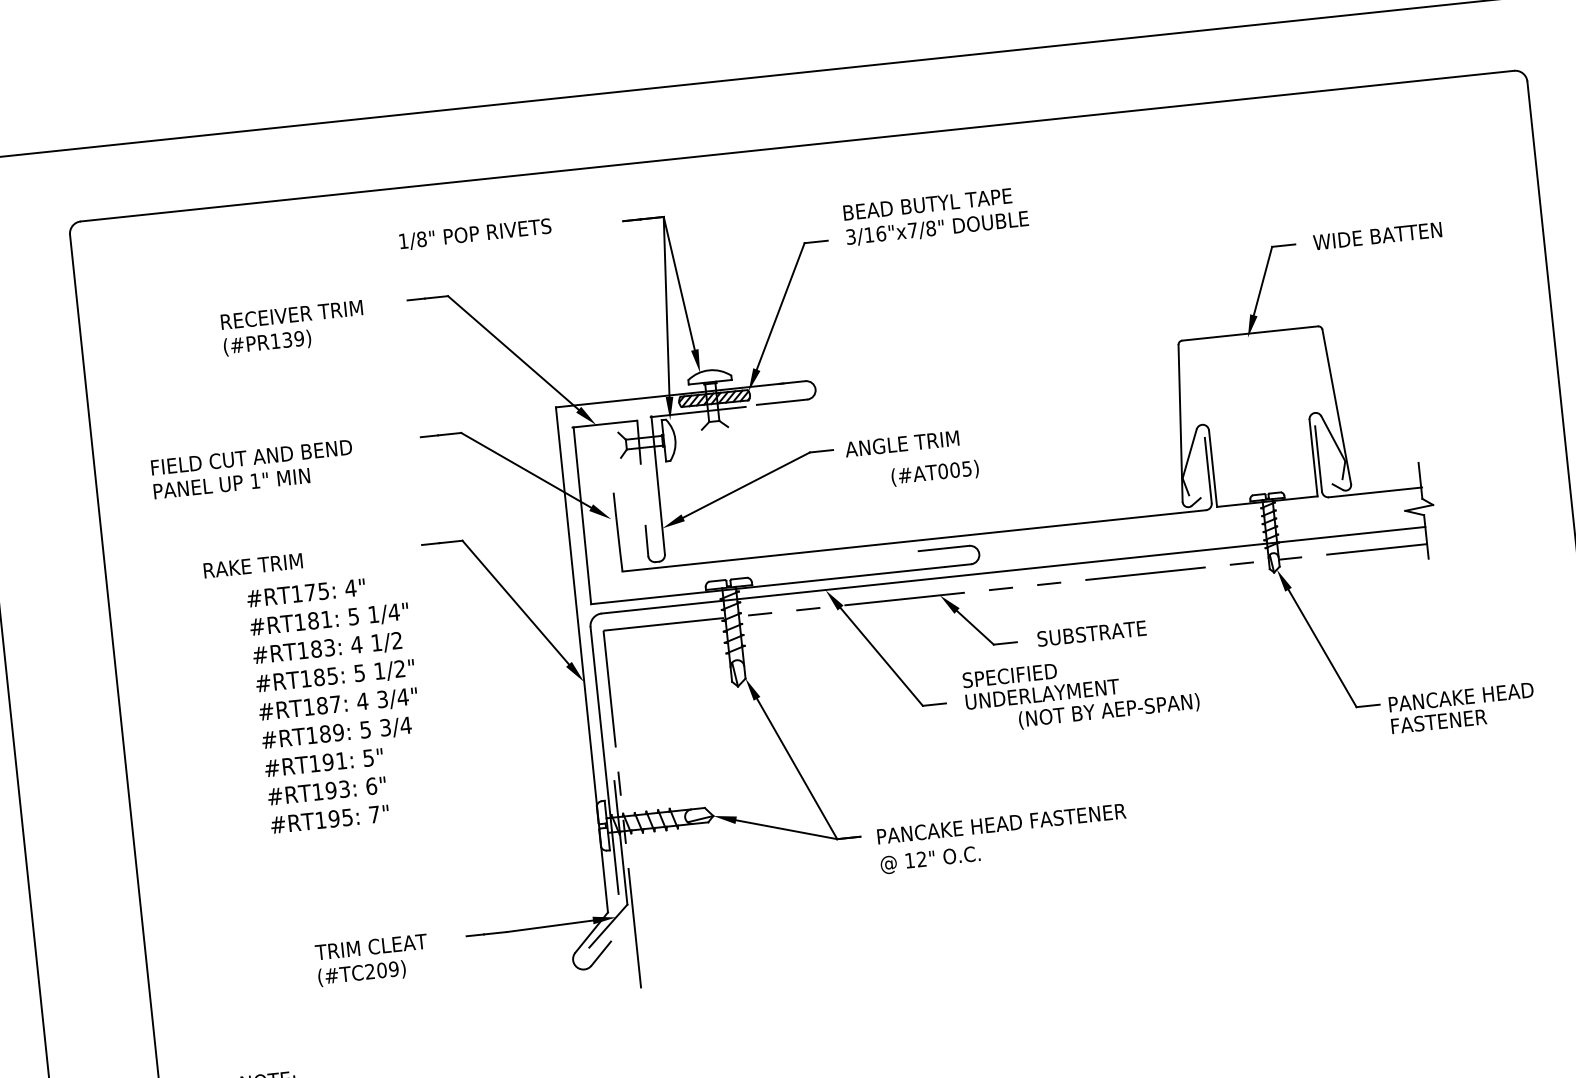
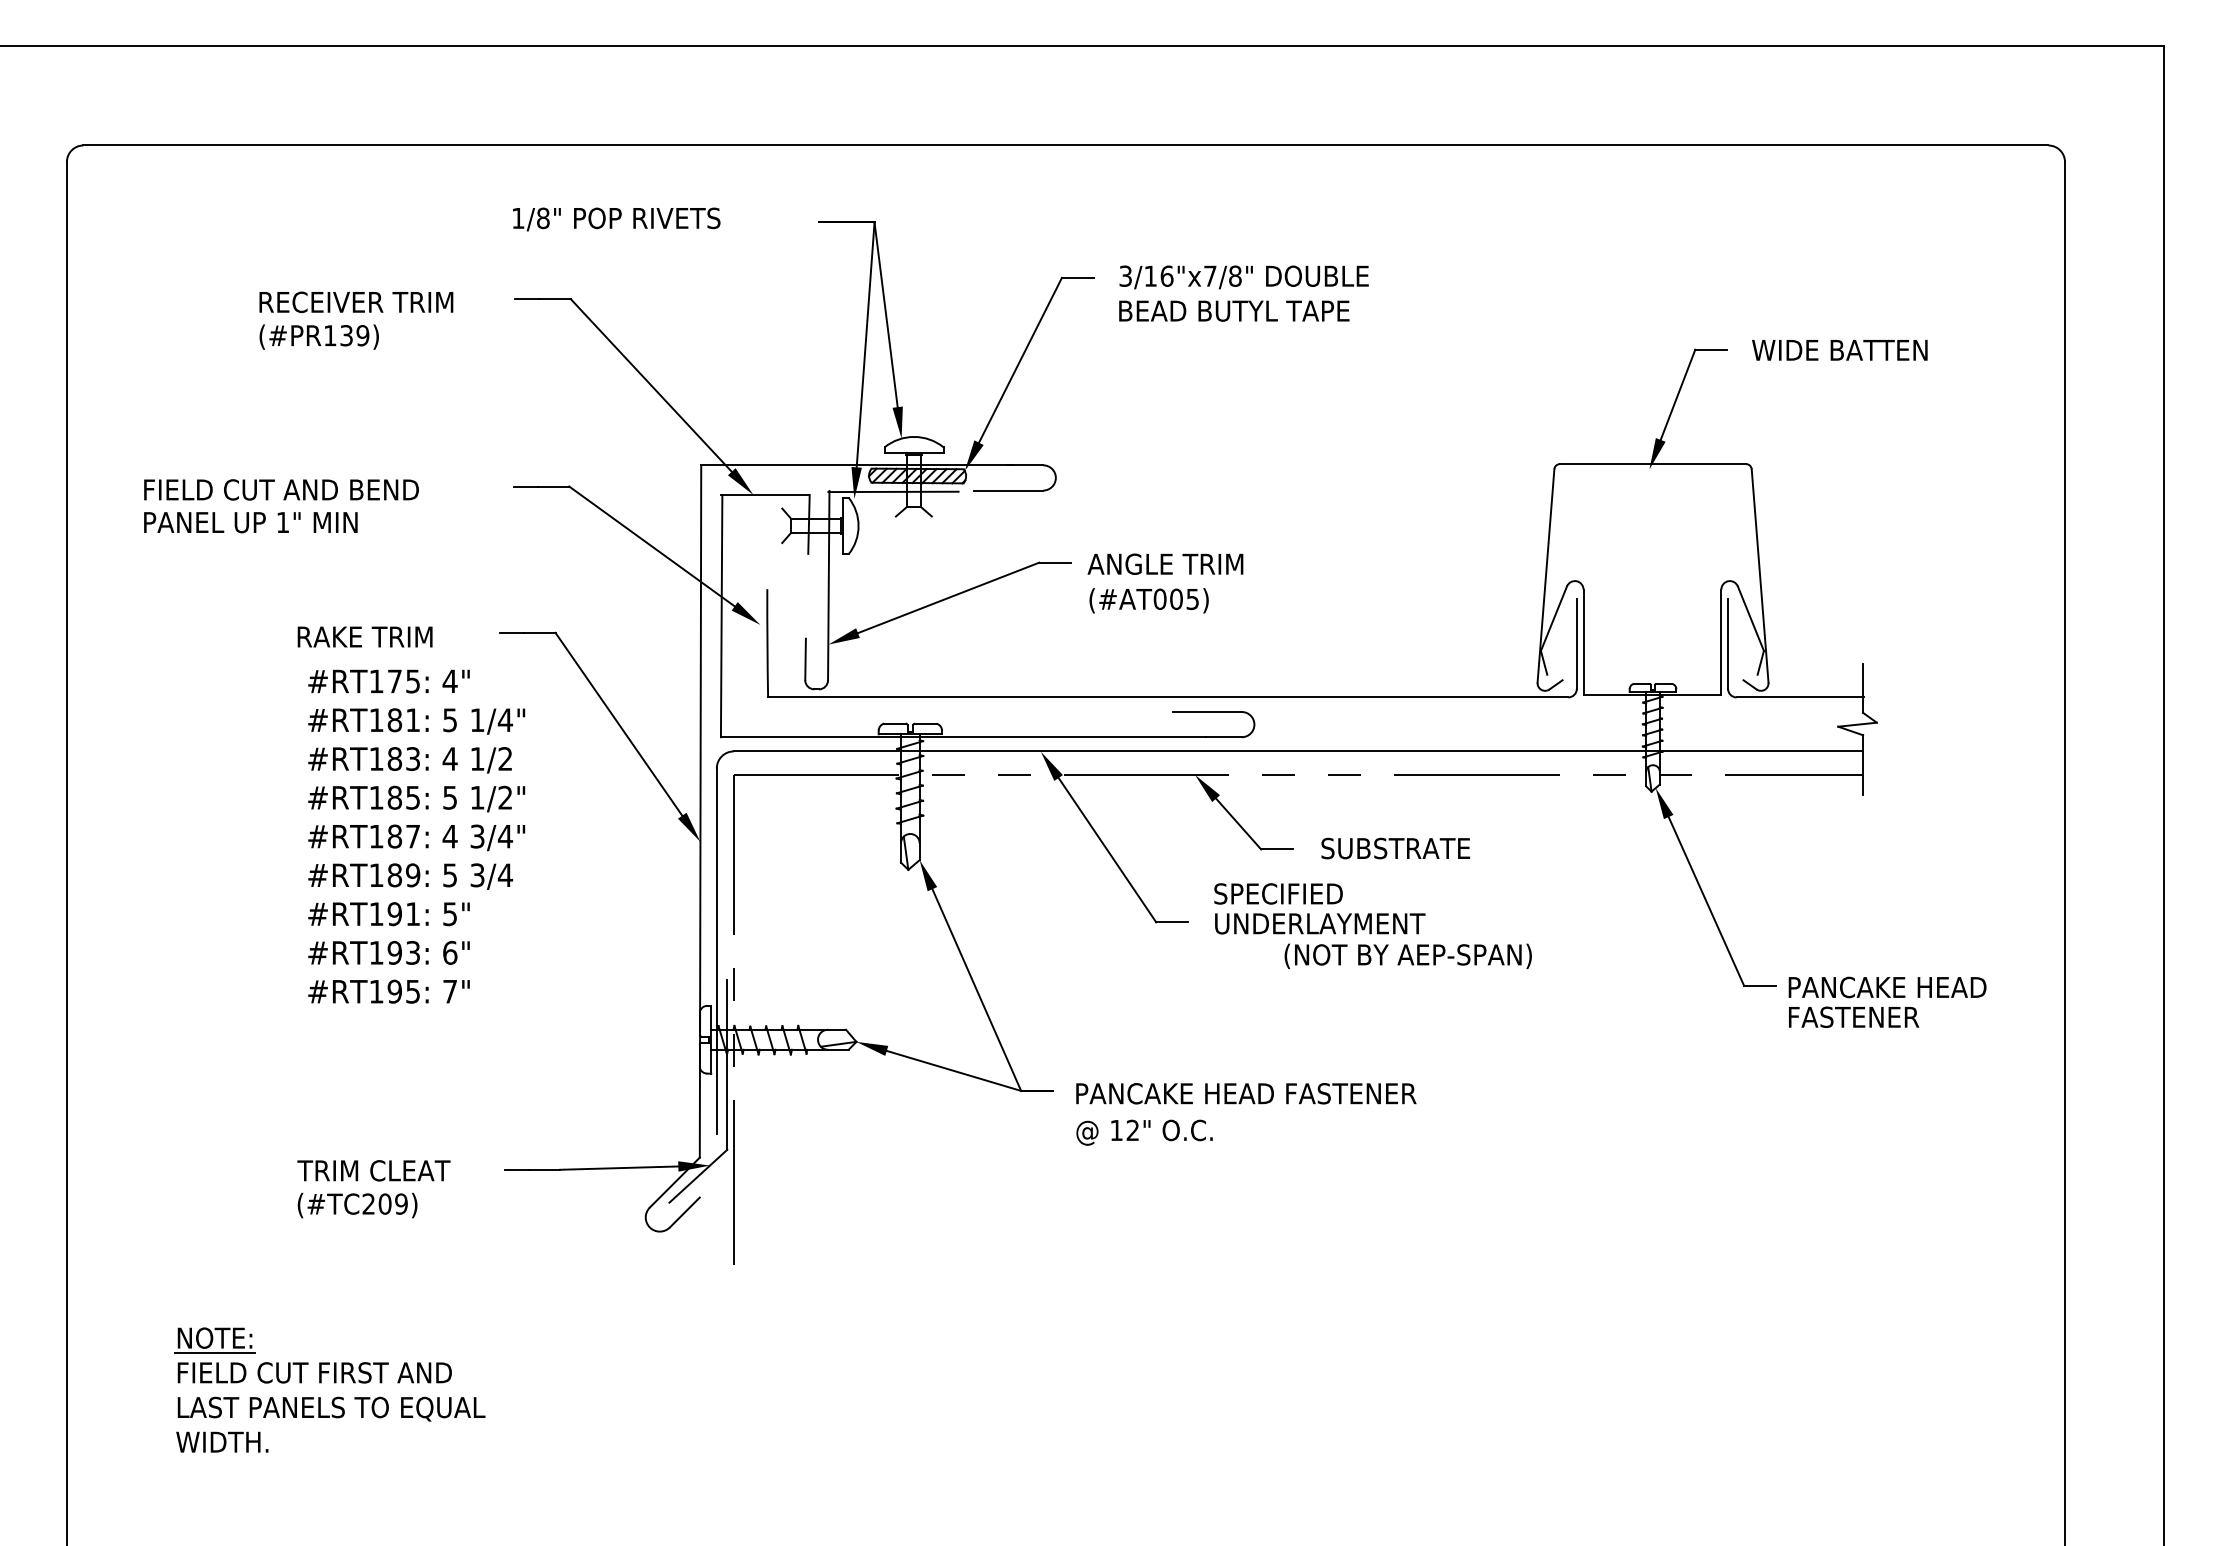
text: (927, 203) -> (1234, 310), moved
text: (934, 473) -> (1148, 600), moved
text: (252, 565) -> (364, 636), moved
text: (338, 704) -> (416, 836), moved

